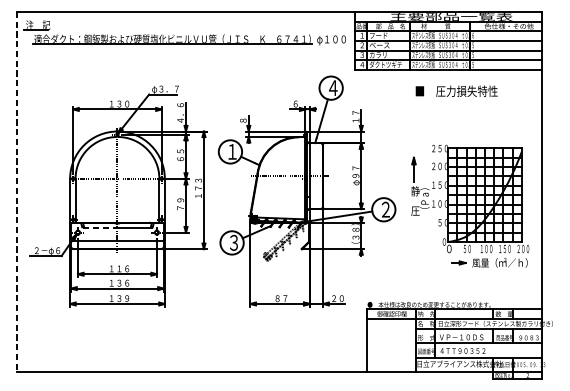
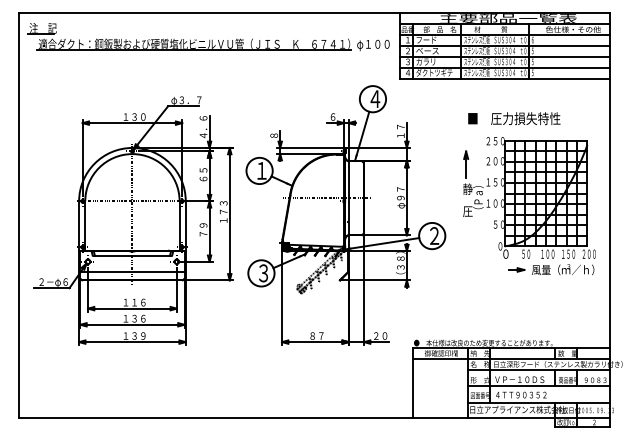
text: (456, 91) -> (514, 118), moved
line: (17, 192) -> (19, 216), dashed -> solid
part: (470, 206) -> (529, 206), moved
line: (100, 227) -> (113, 256), dashed -> solid

